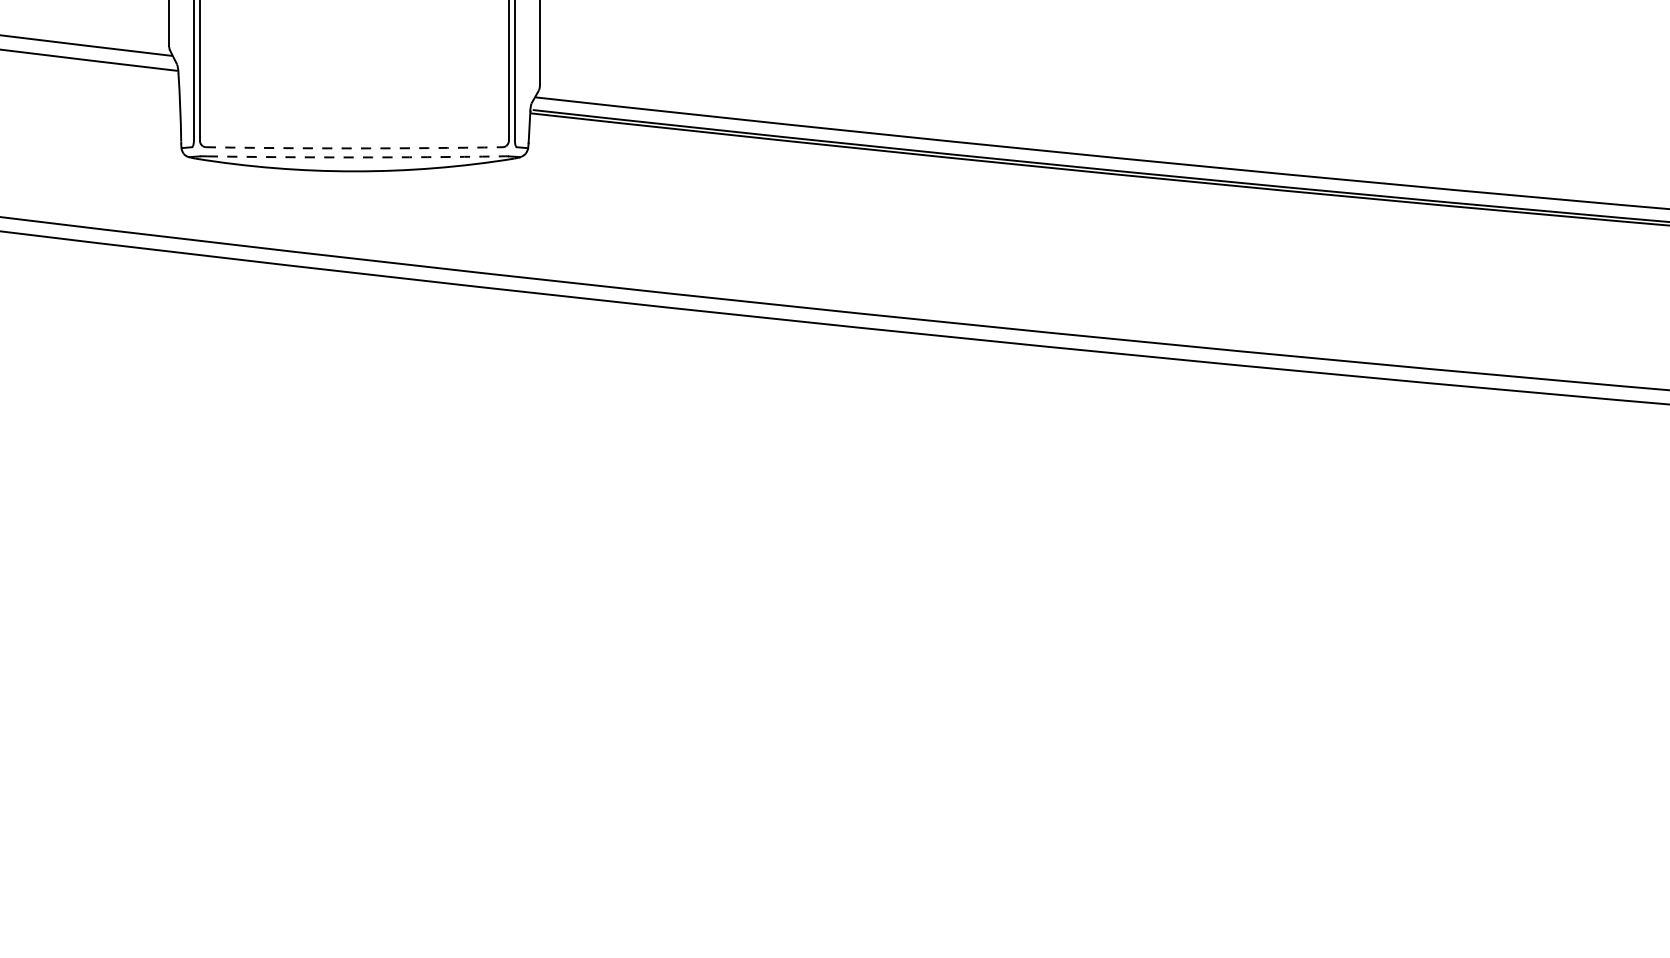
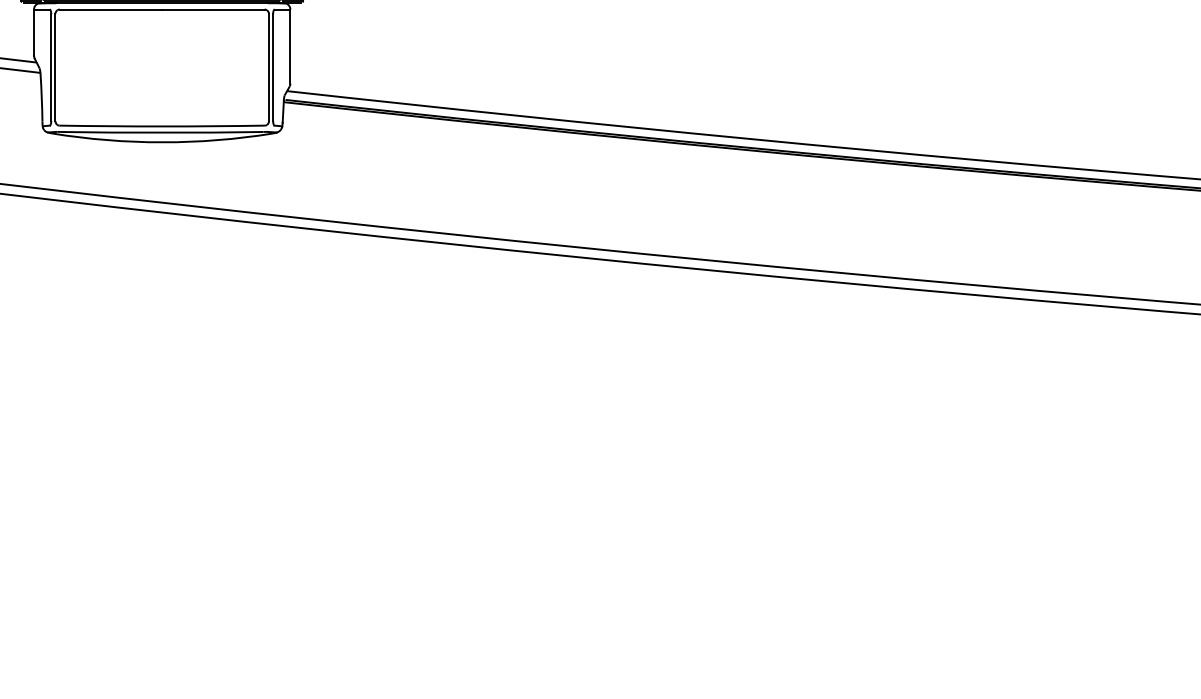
arc: (354, 148) -> (162, 126), dashed -> solid
arc: (354, 157) -> (162, 132), dashed -> solid

